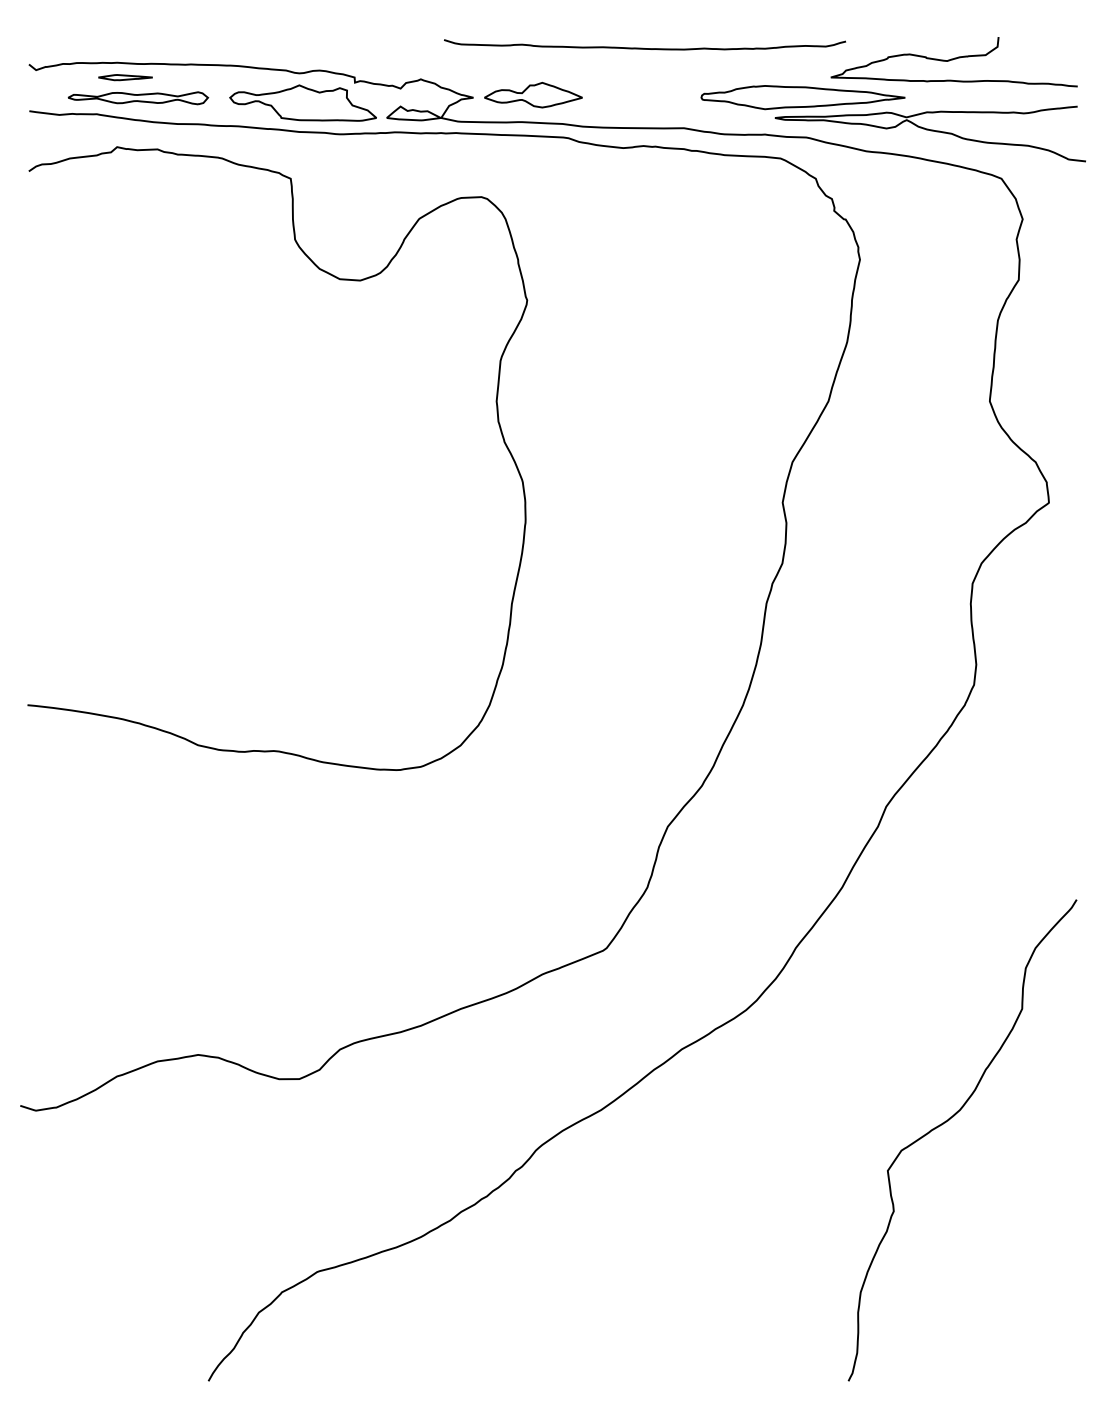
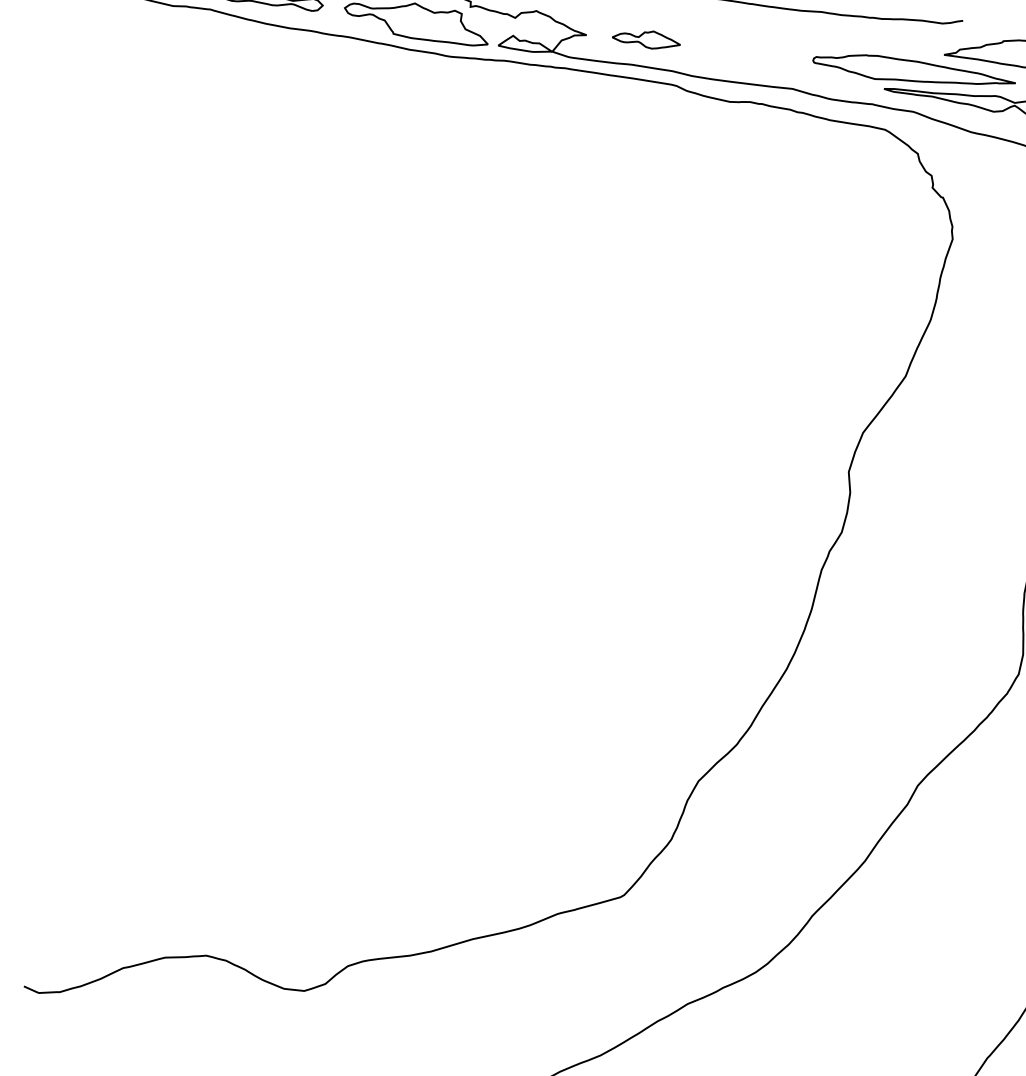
part: (533, 95) -> (646, 39), size x0.7
curve: (340, 280) -> (434, 201), removed

